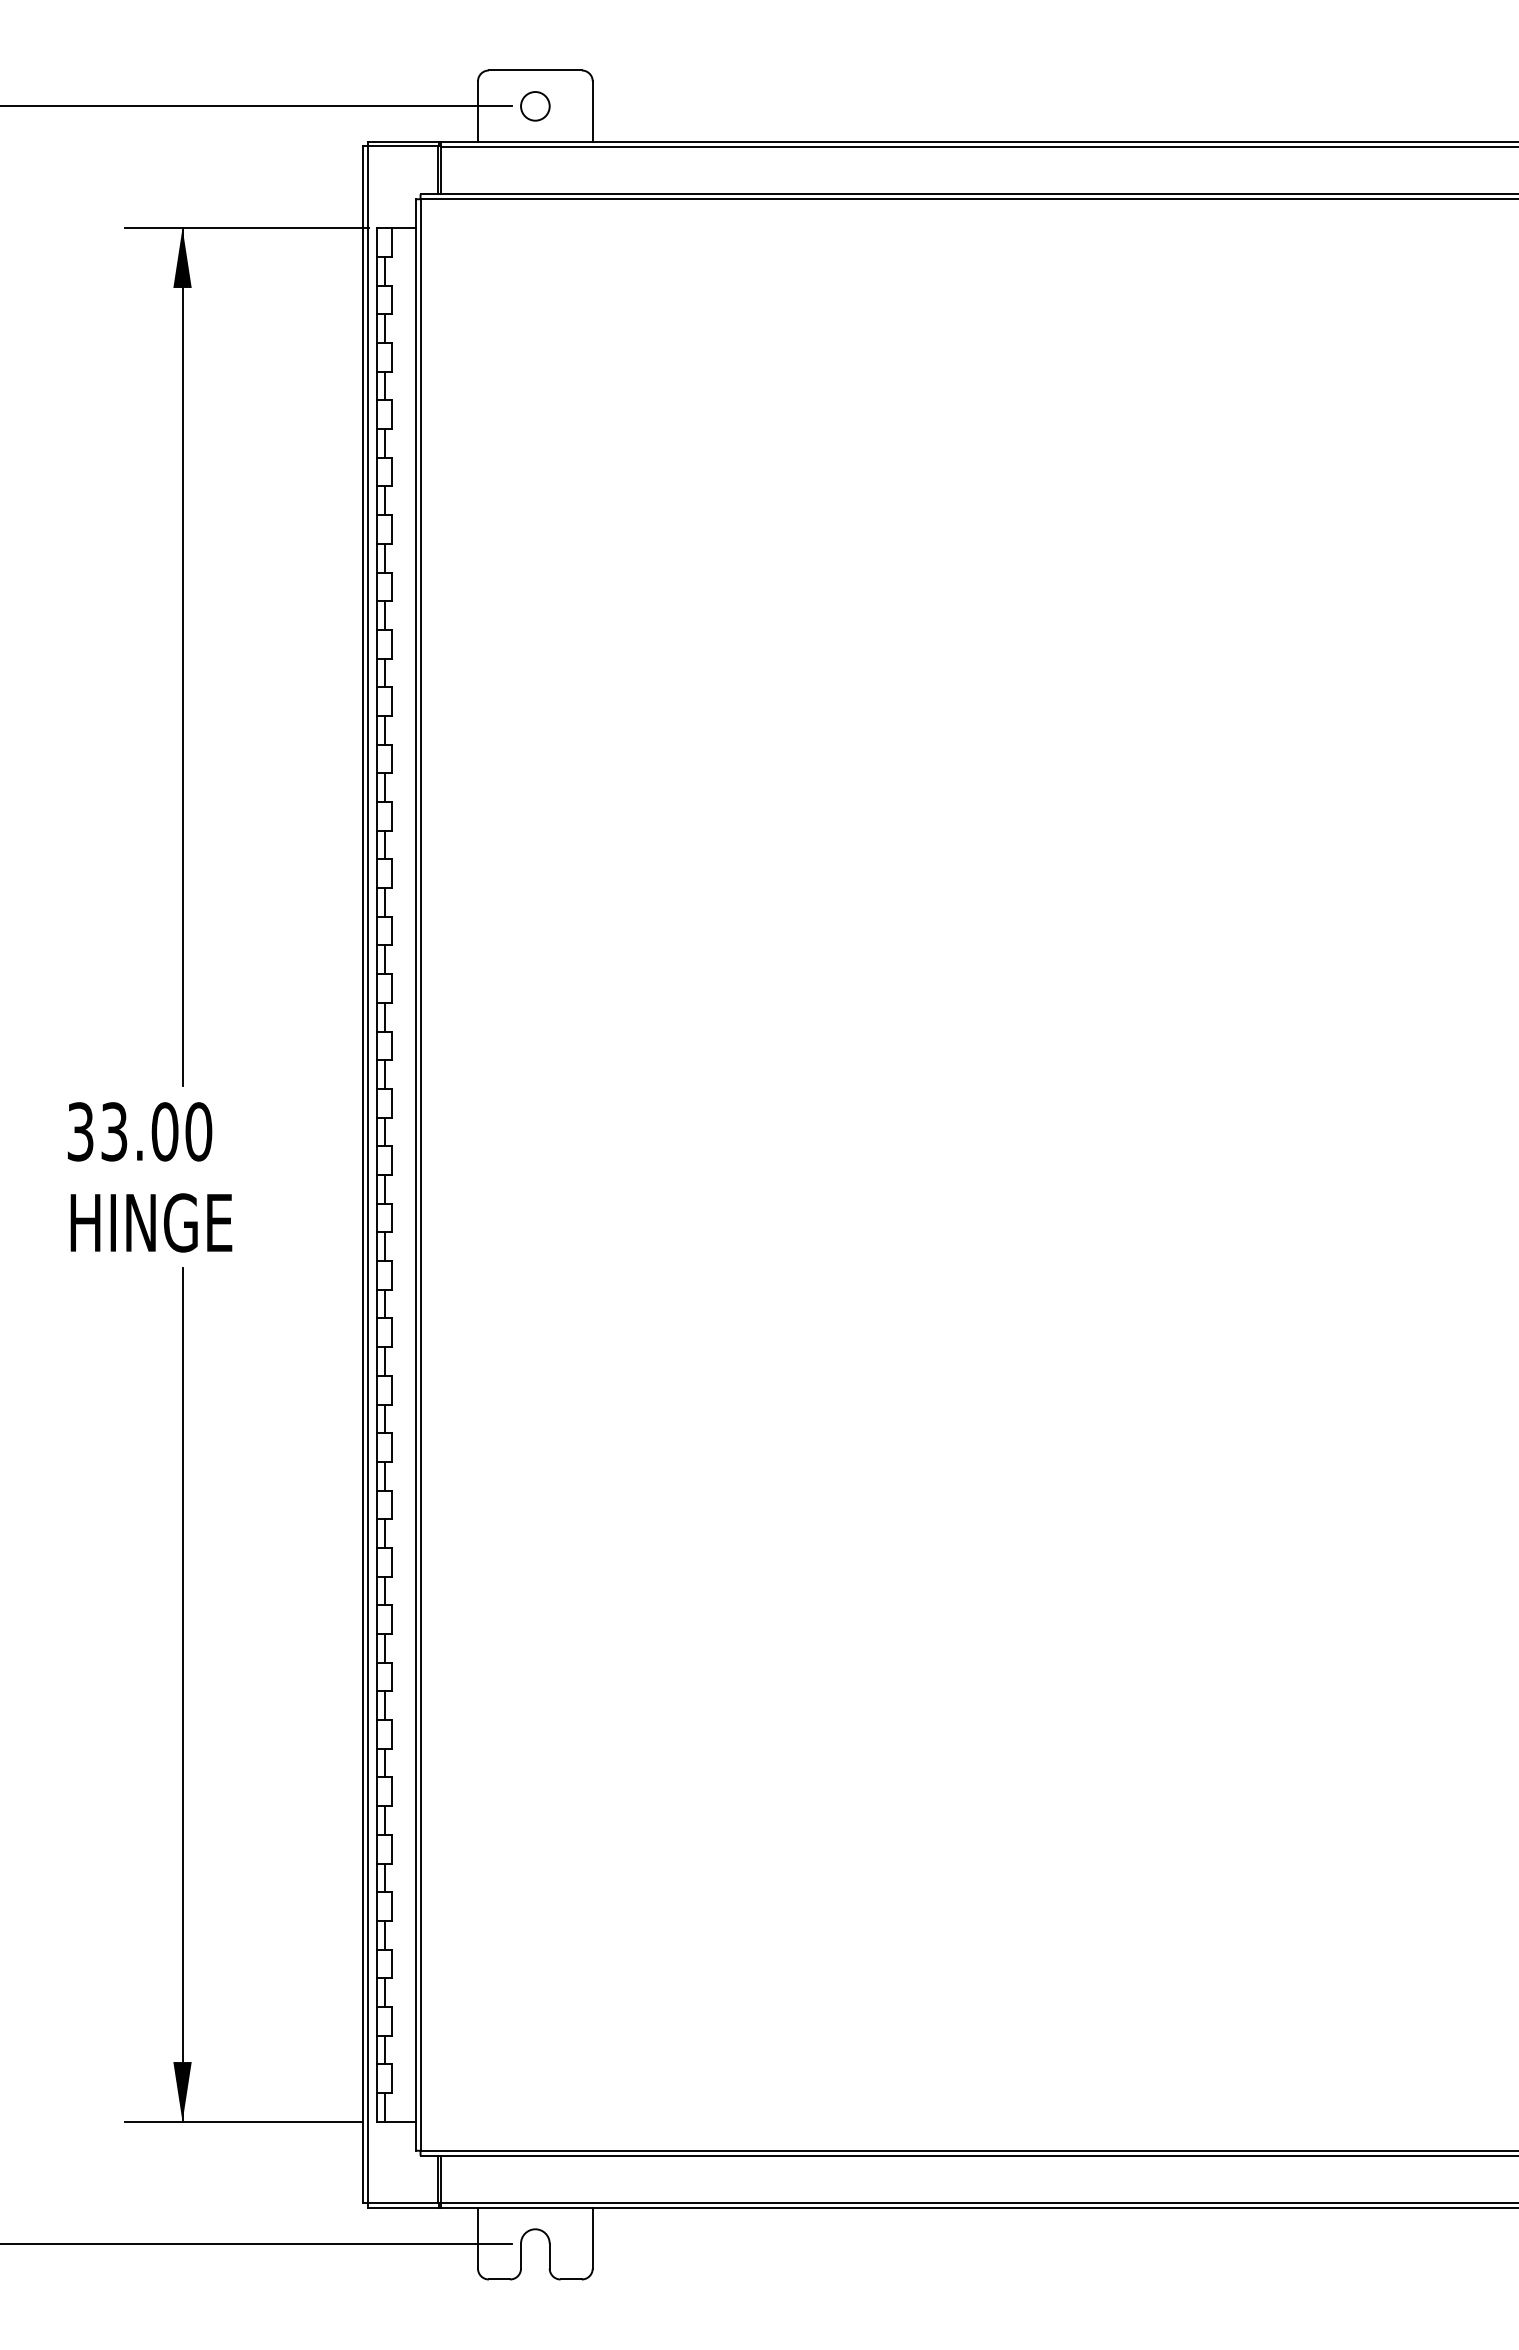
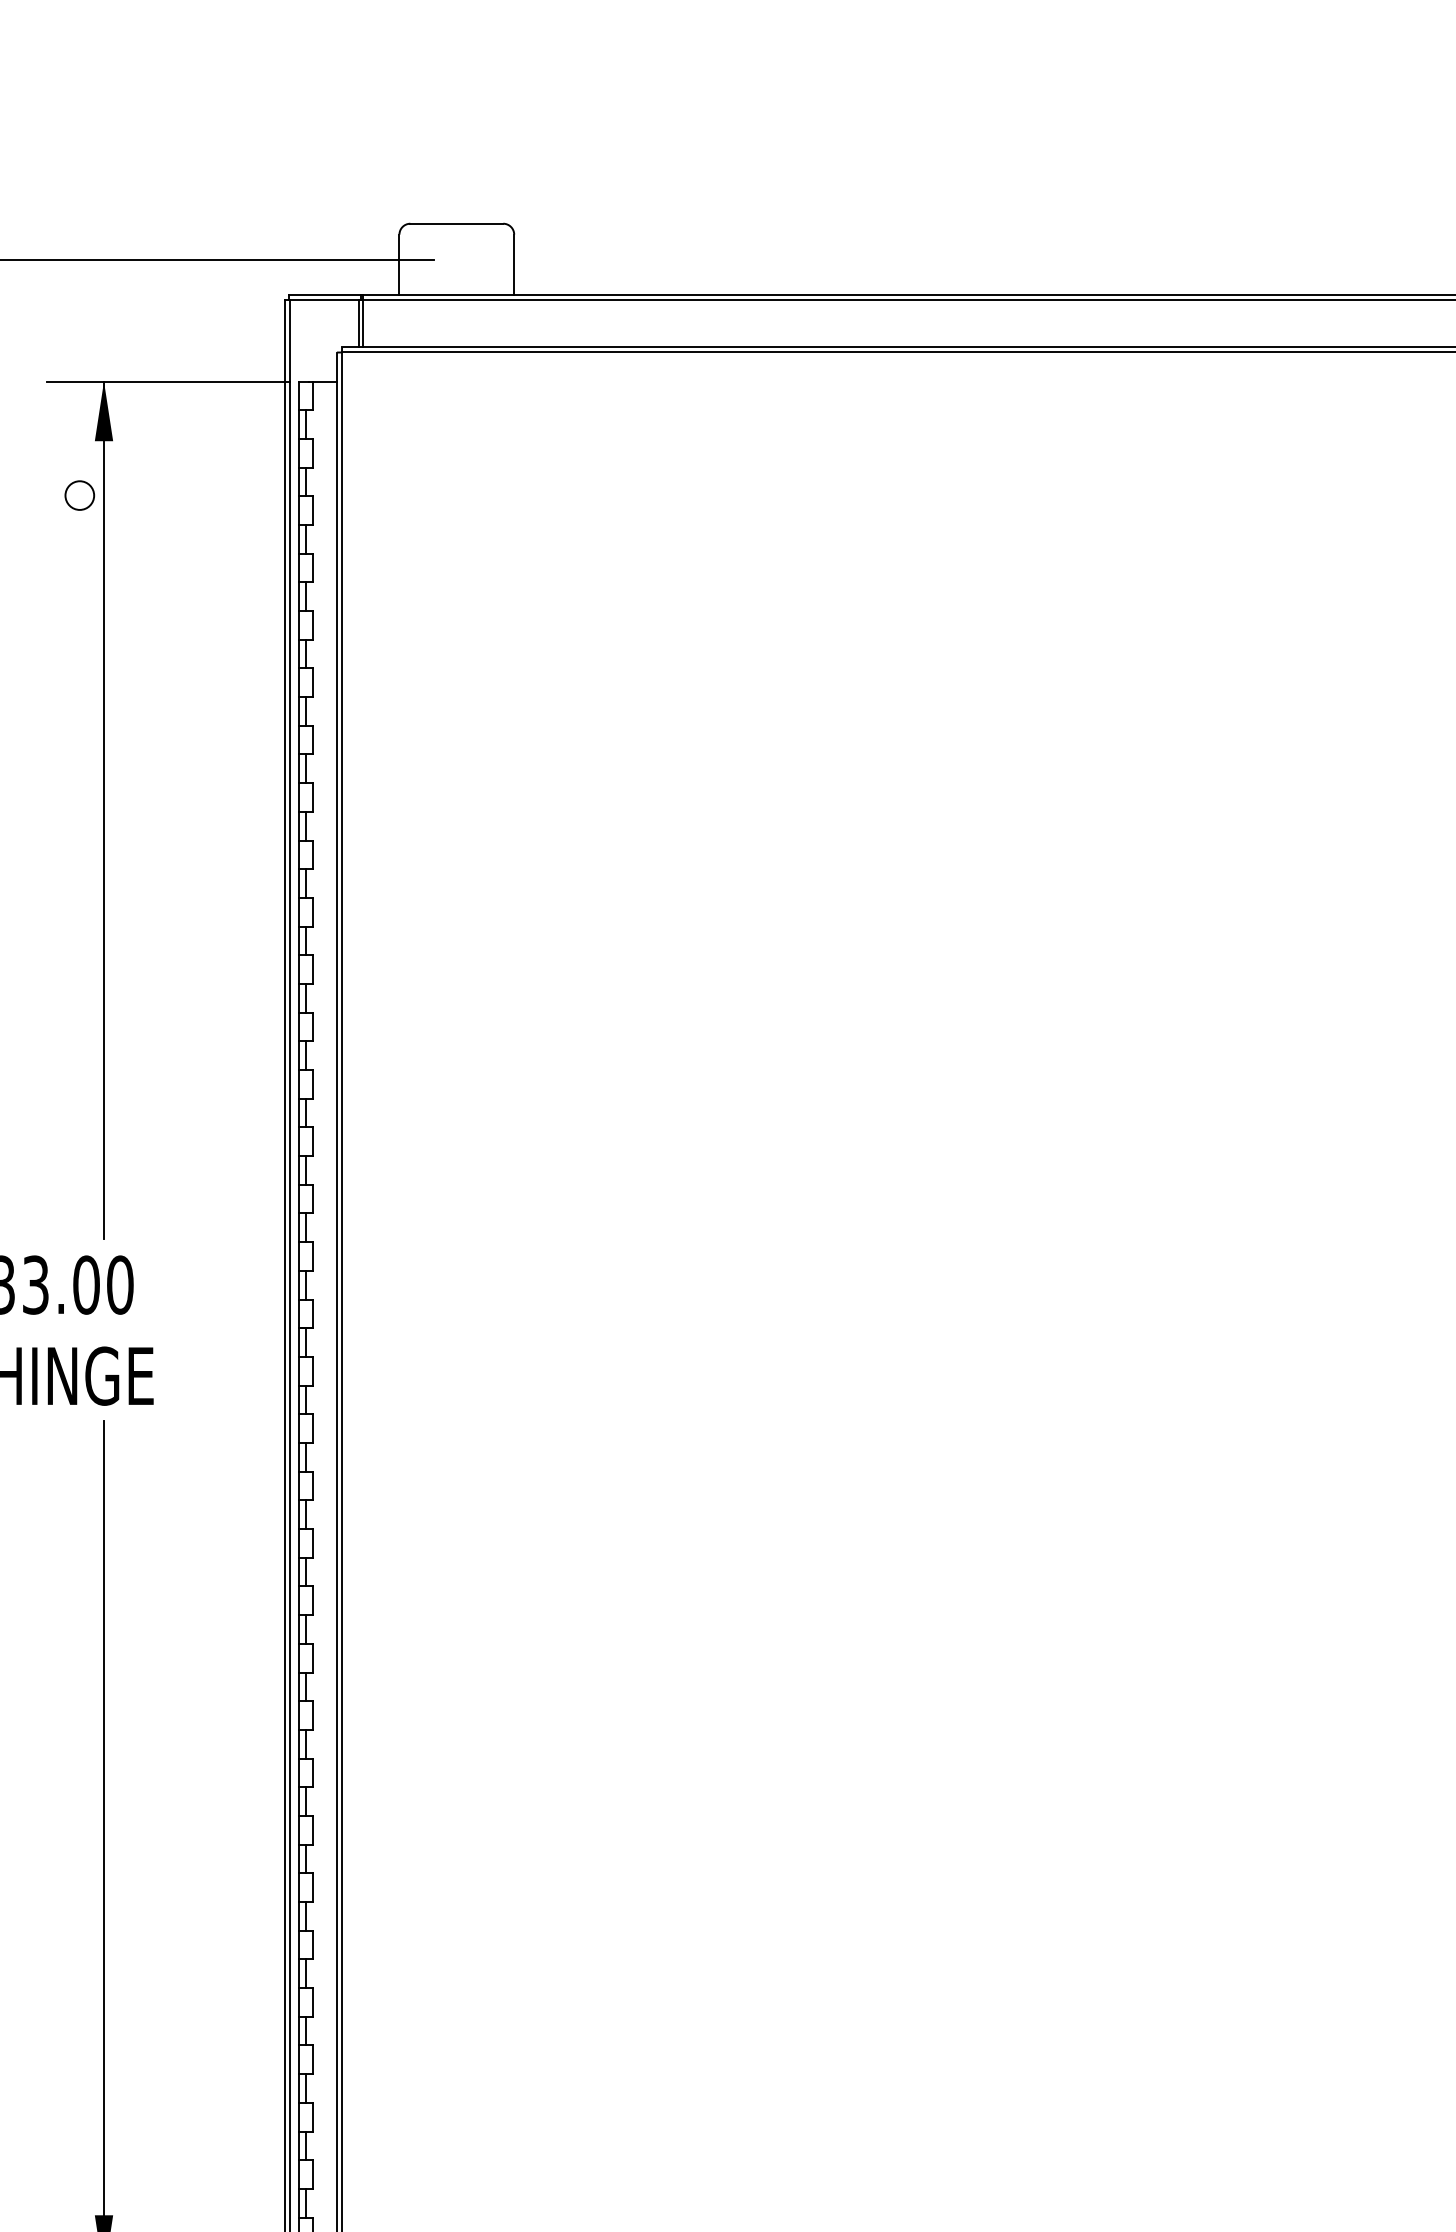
circle: (535, 106) -> (79, 495), moved

